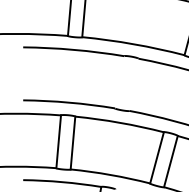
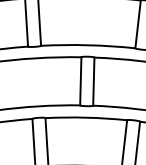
line: (119, 82) -> (80, 81), added
line: (133, 84) -> (93, 81), added

